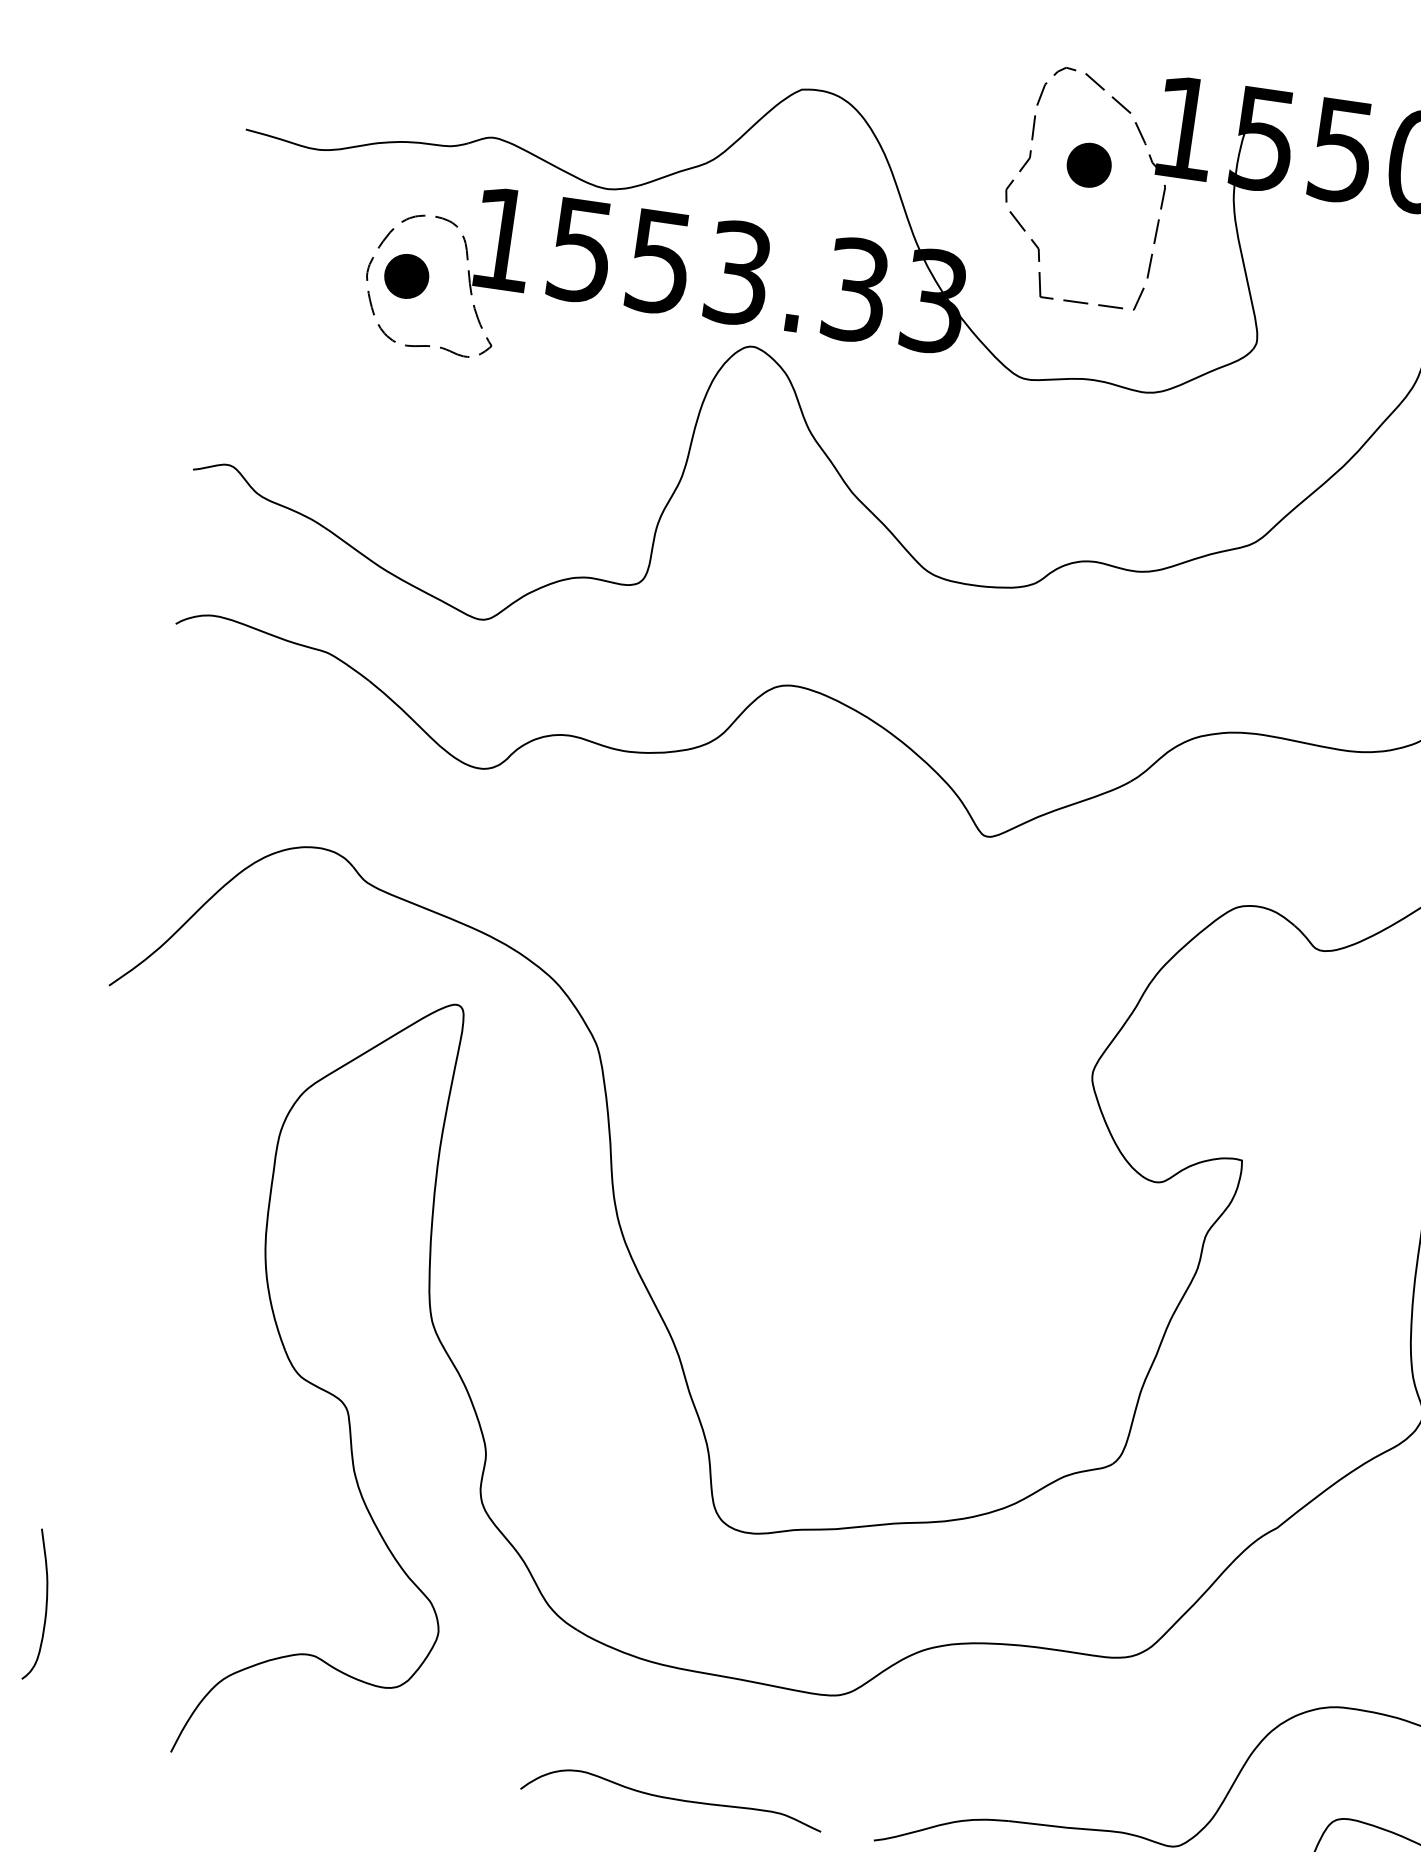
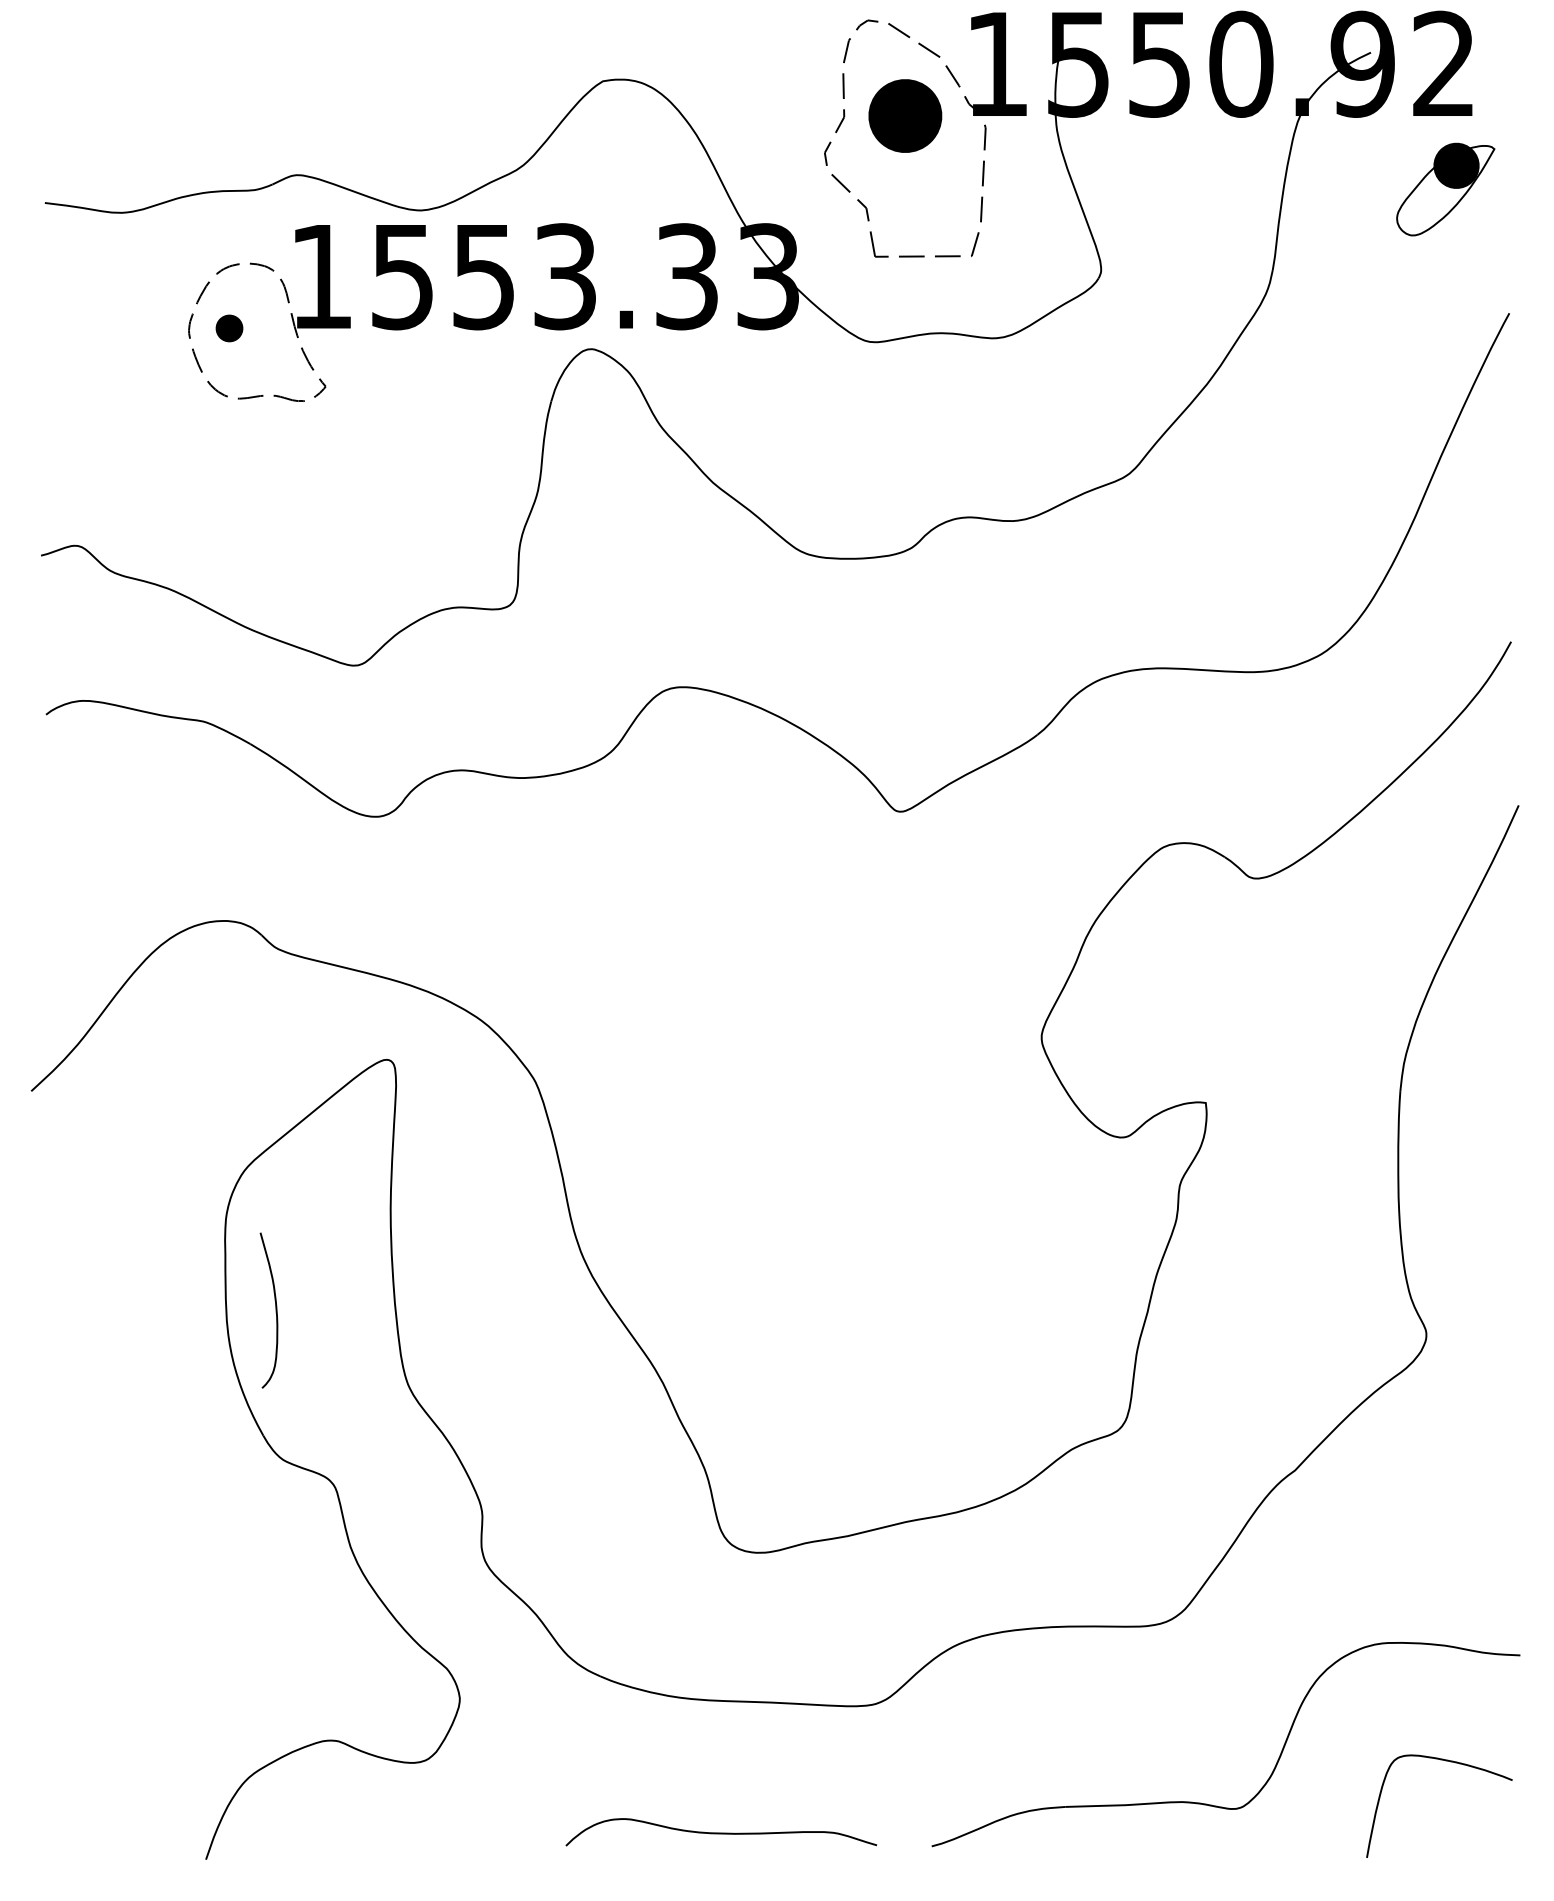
part: (1089, 164) -> (905, 115), size x1.6
part: (406, 276) -> (229, 328), size x0.6
curve: (45, 1605) -> (275, 1310), moved

